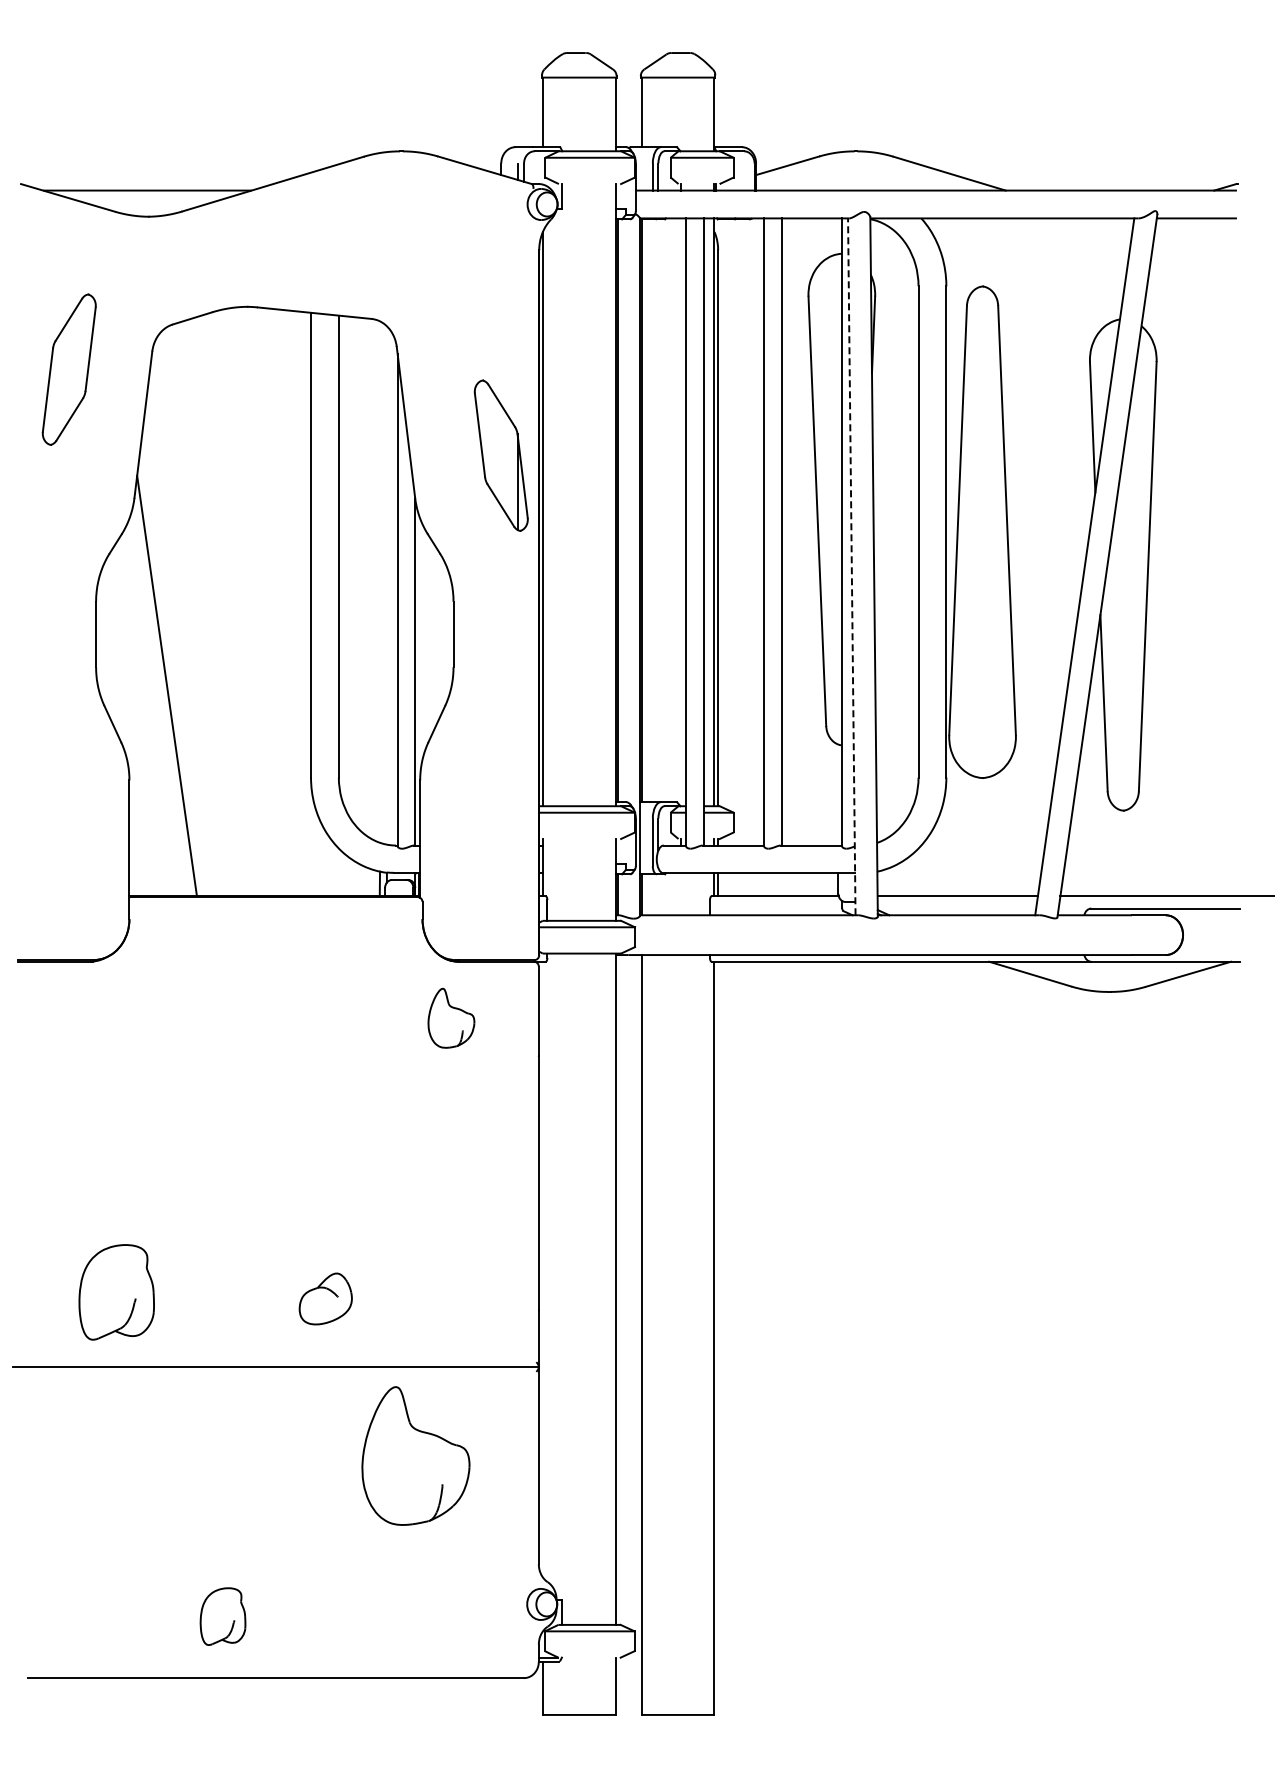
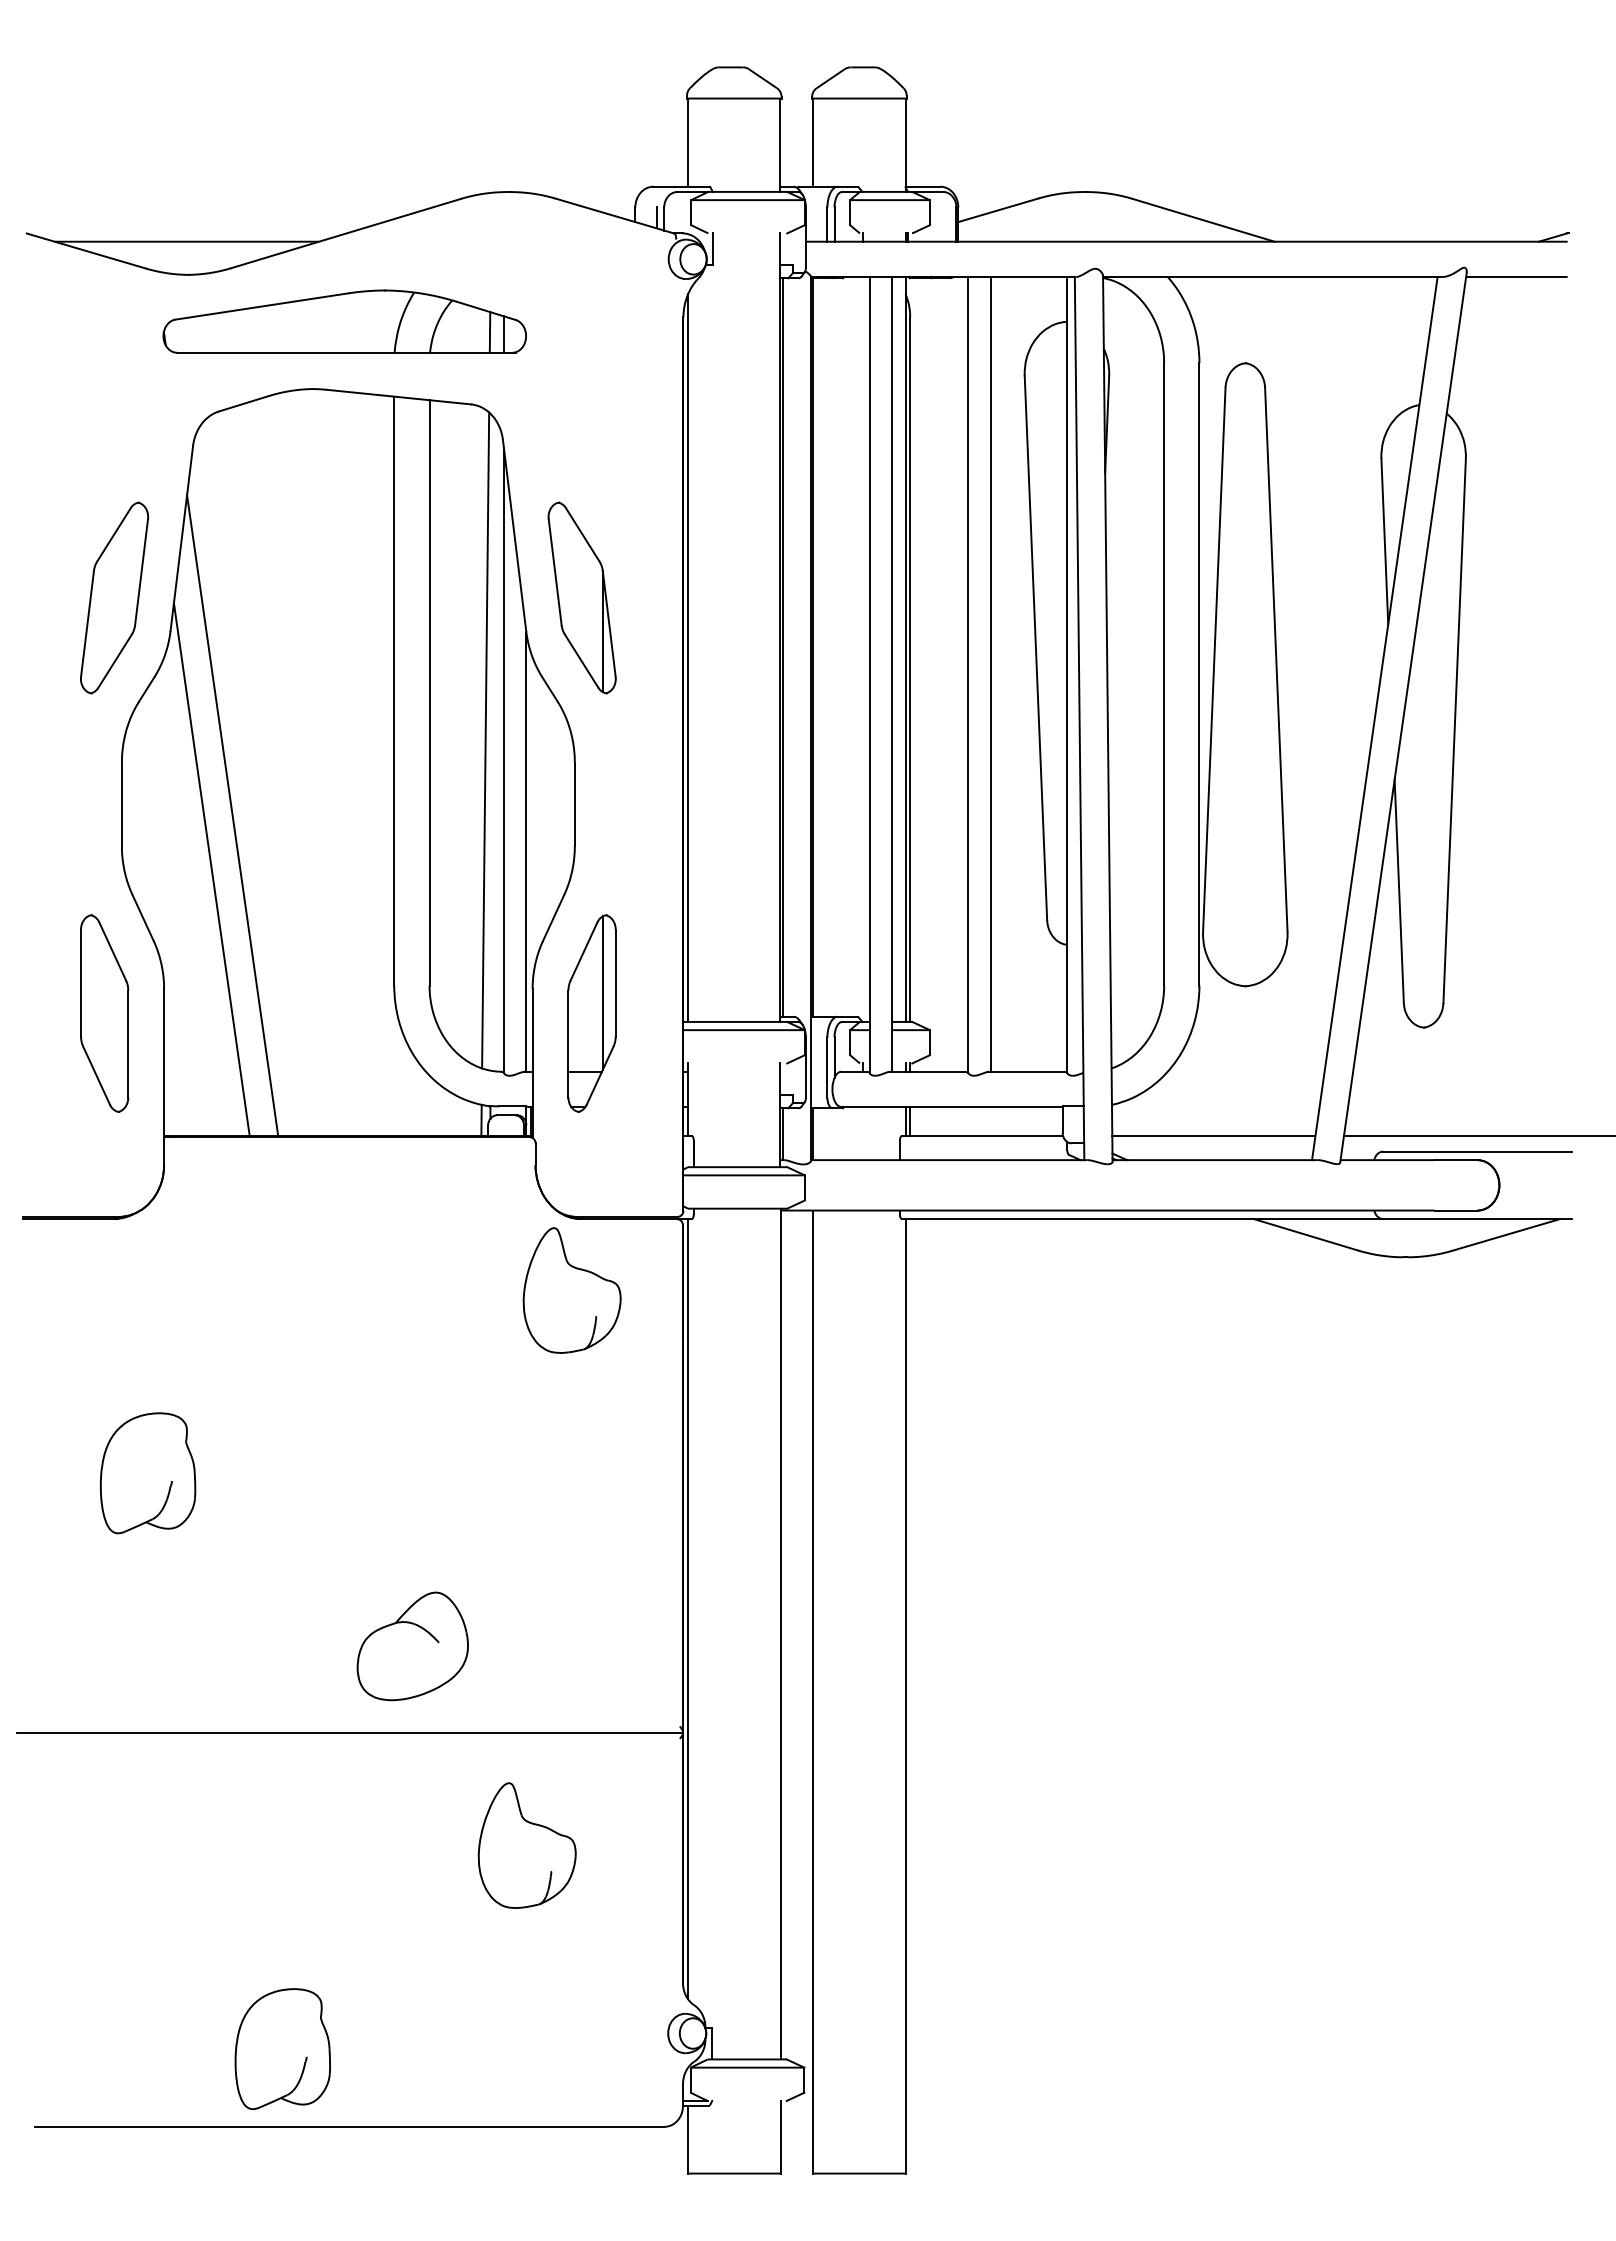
part: (271, 253) -> (344, 321), added
part: (68, 369) -> (113, 597), moved
part: (500, 455) -> (581, 597), moved
line: (851, 566) -> (1079, 718), dashed -> solid
line: (382, 583) -> (484, 739), added
line: (183, 643) -> (232, 815), added
part: (82, 799) -> (104, 1013), added
part: (466, 799) -> (591, 1013), added
part: (451, 1018) -> (572, 1290), size x1.67
line: (542, 1269) -> (687, 1609), added
part: (116, 1292) -> (147, 1473), moved
part: (325, 1298) -> (412, 1645), size x1.67
part: (415, 1456) -> (526, 1846), size x0.71
part: (222, 1616) -> (282, 2048), size x1.67

